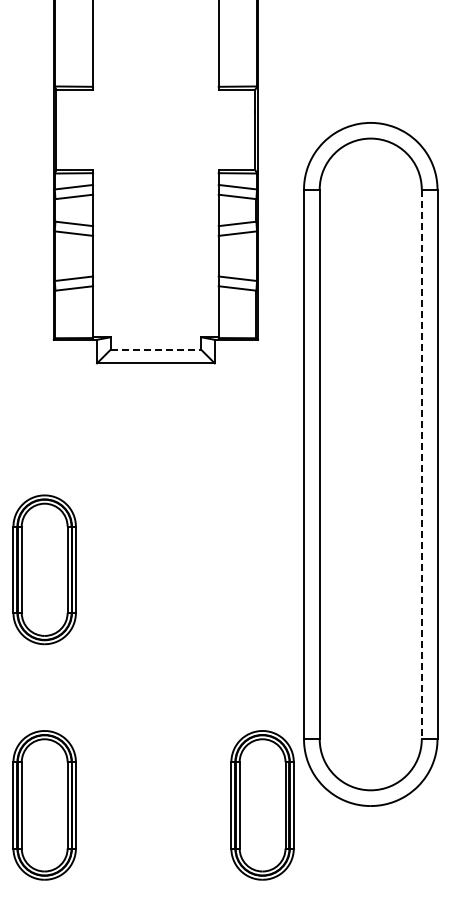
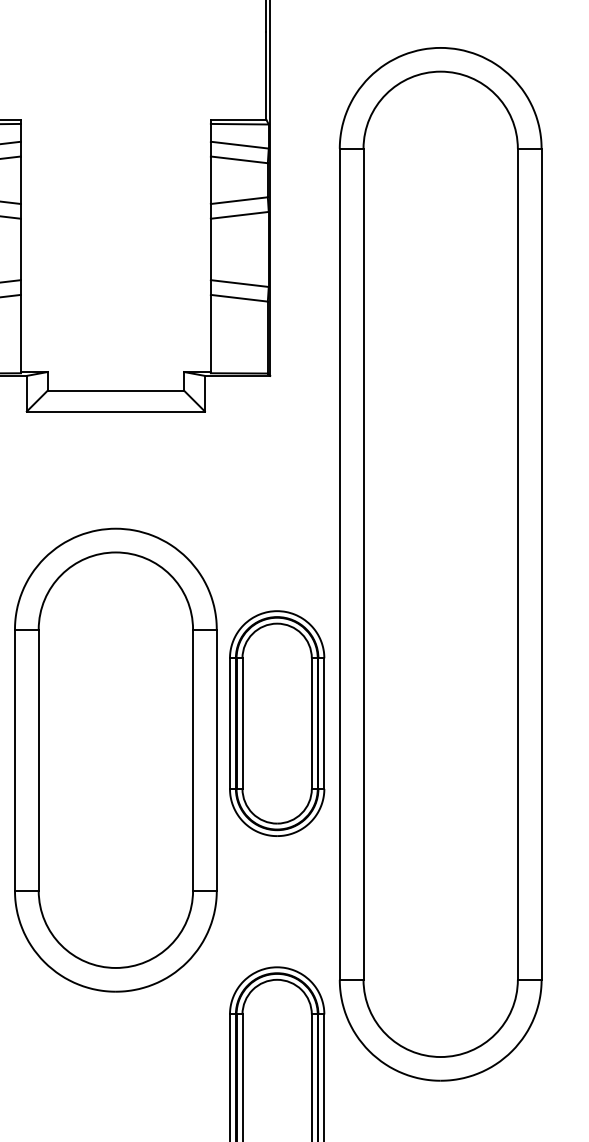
line: (156, 349) -> (116, 390), dashed -> solid
line: (421, 464) -> (517, 564), dashed -> solid
part: (191, 593) -> (169, 759), added

